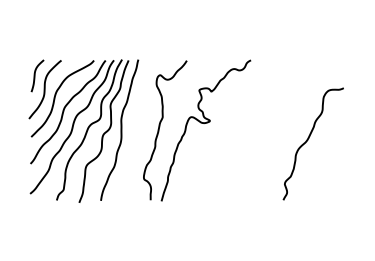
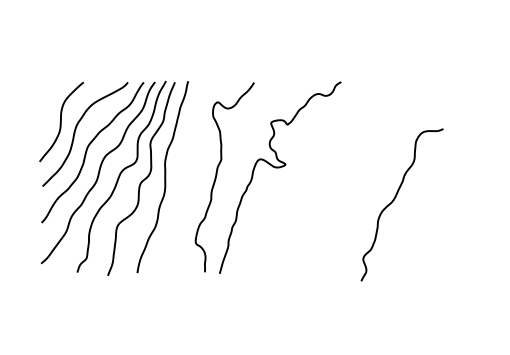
curve: (35, 76) -> (48, 103), removed
curve: (308, 140) -> (395, 199), moved

